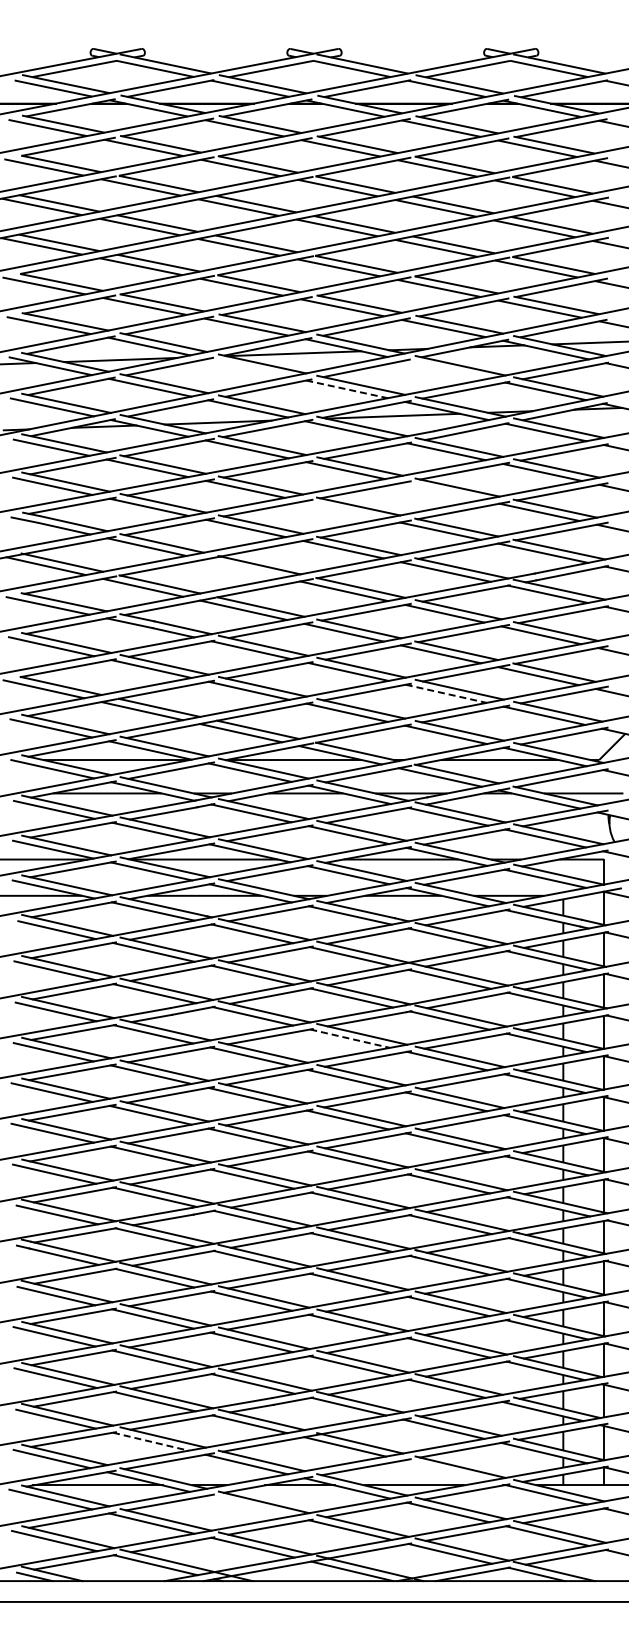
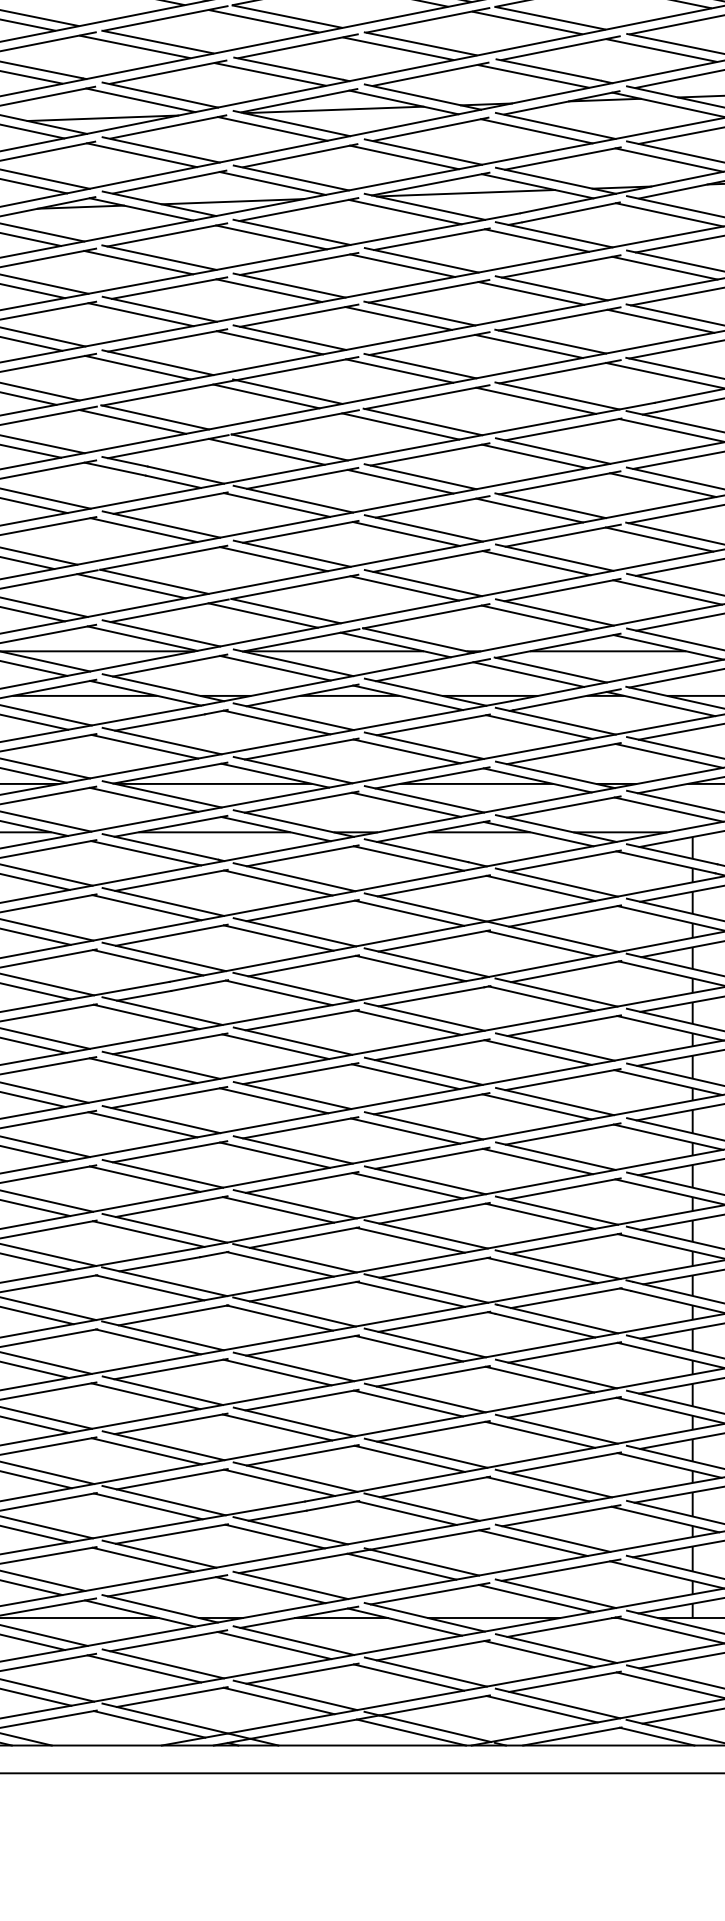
line: (248, 367) -> (273, 128), added
line: (446, 369) -> (537, 130), added
line: (347, 389) -> (405, 157), dashed -> solid
line: (441, 490) -> (530, 292), added
line: (342, 509) -> (398, 317), added
line: (243, 568) -> (266, 396), added
line: (446, 693) -> (537, 562), dashed -> solid
line: (350, 1038) -> (409, 1022), dashed -> solid
line: (150, 1441) -> (142, 1559), dashed -> solid
line: (445, 1470) -> (535, 1598), added
line: (249, 1505) -> (274, 1644), added

